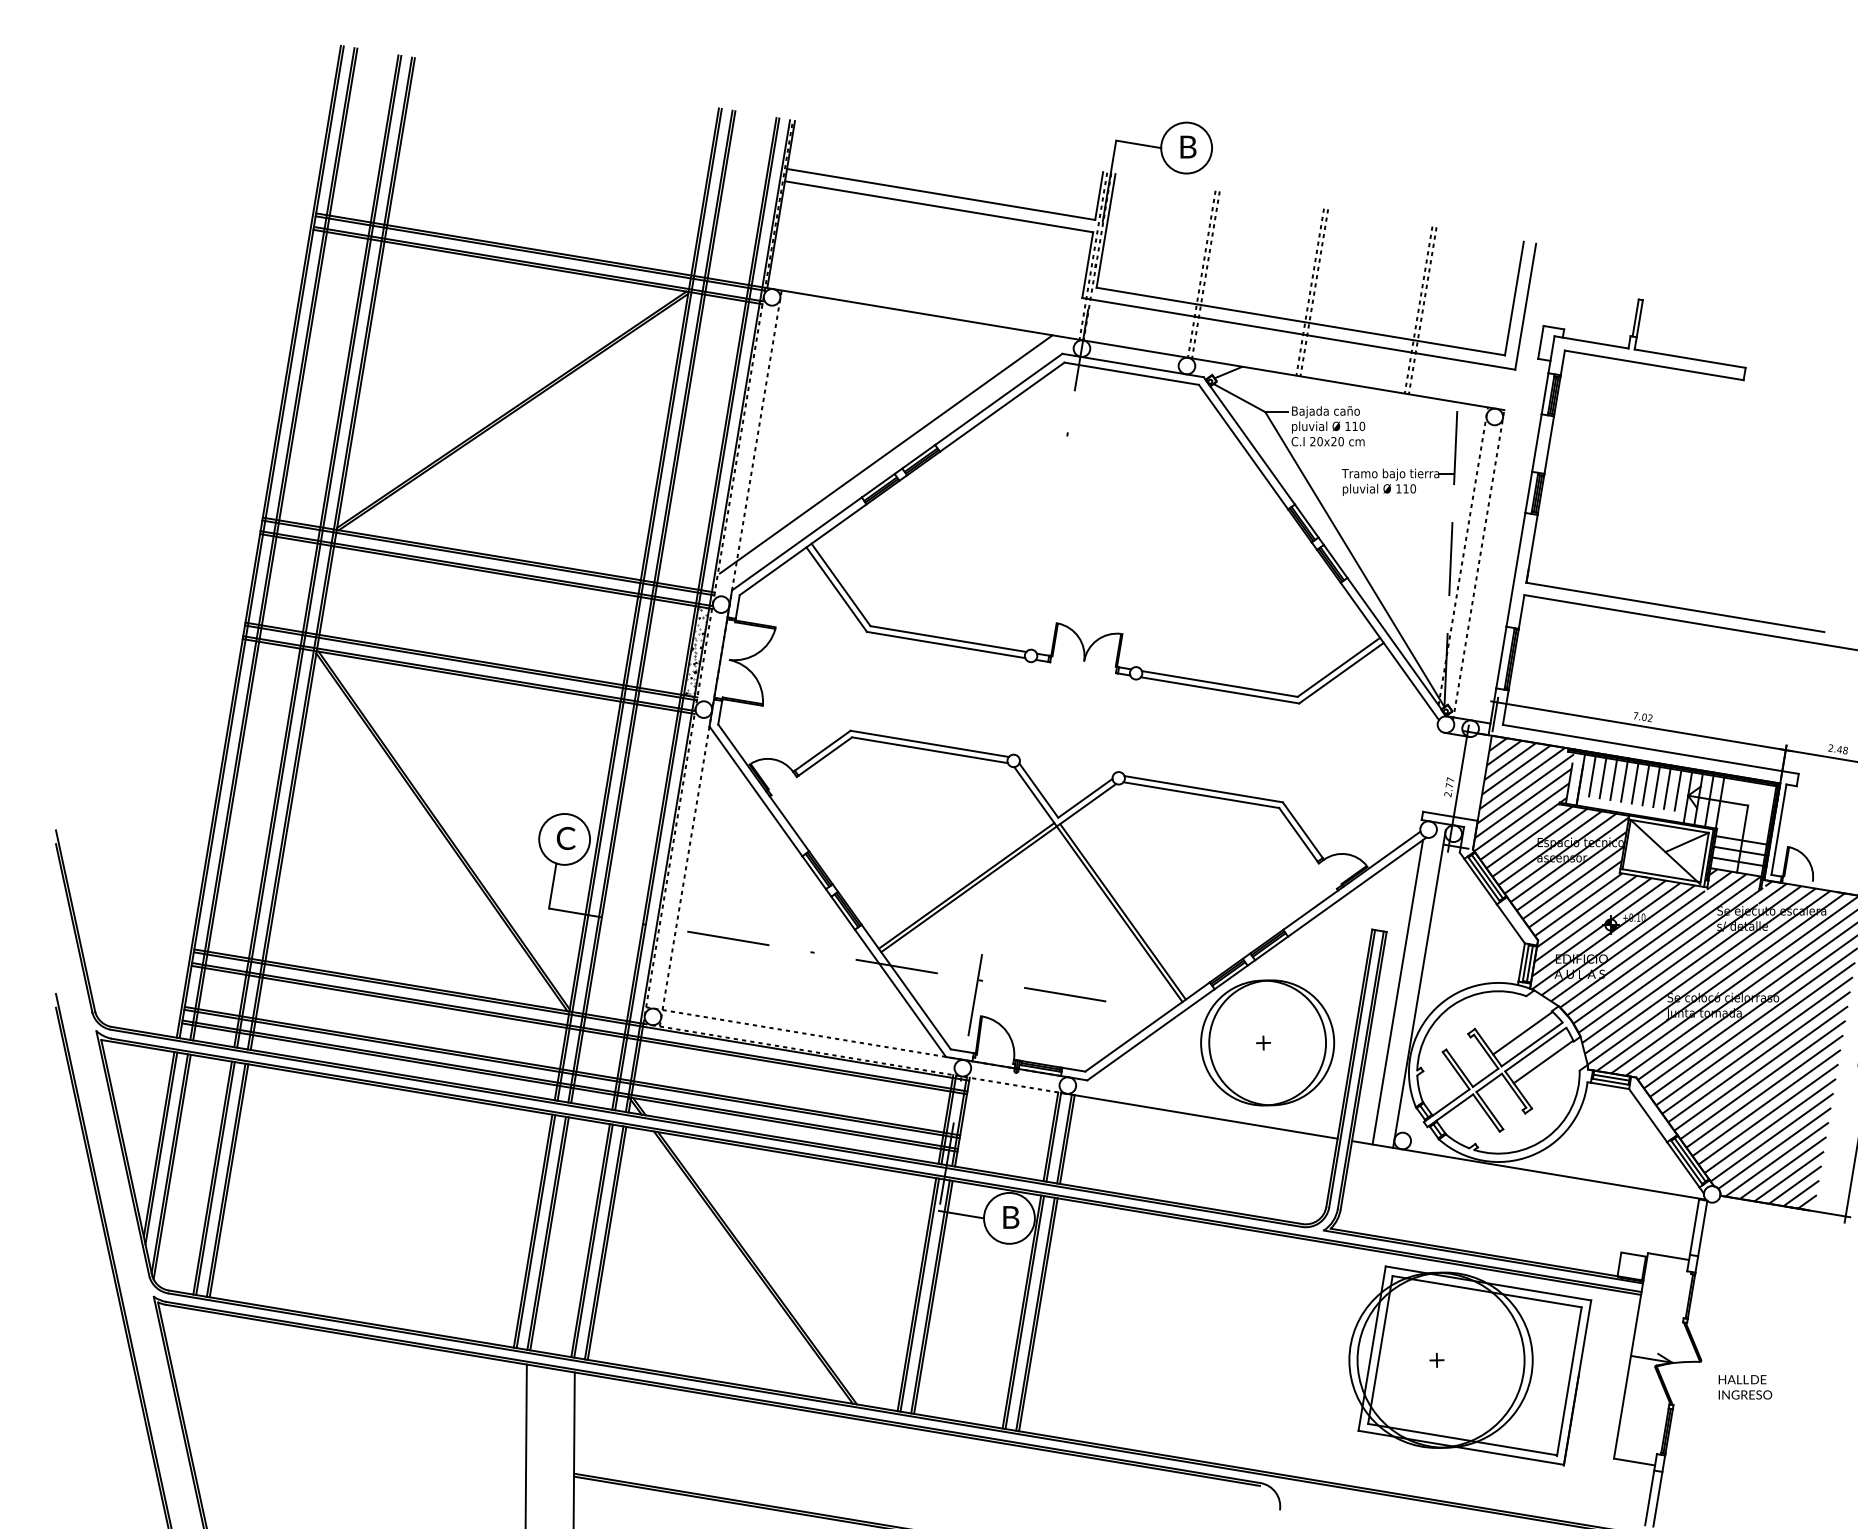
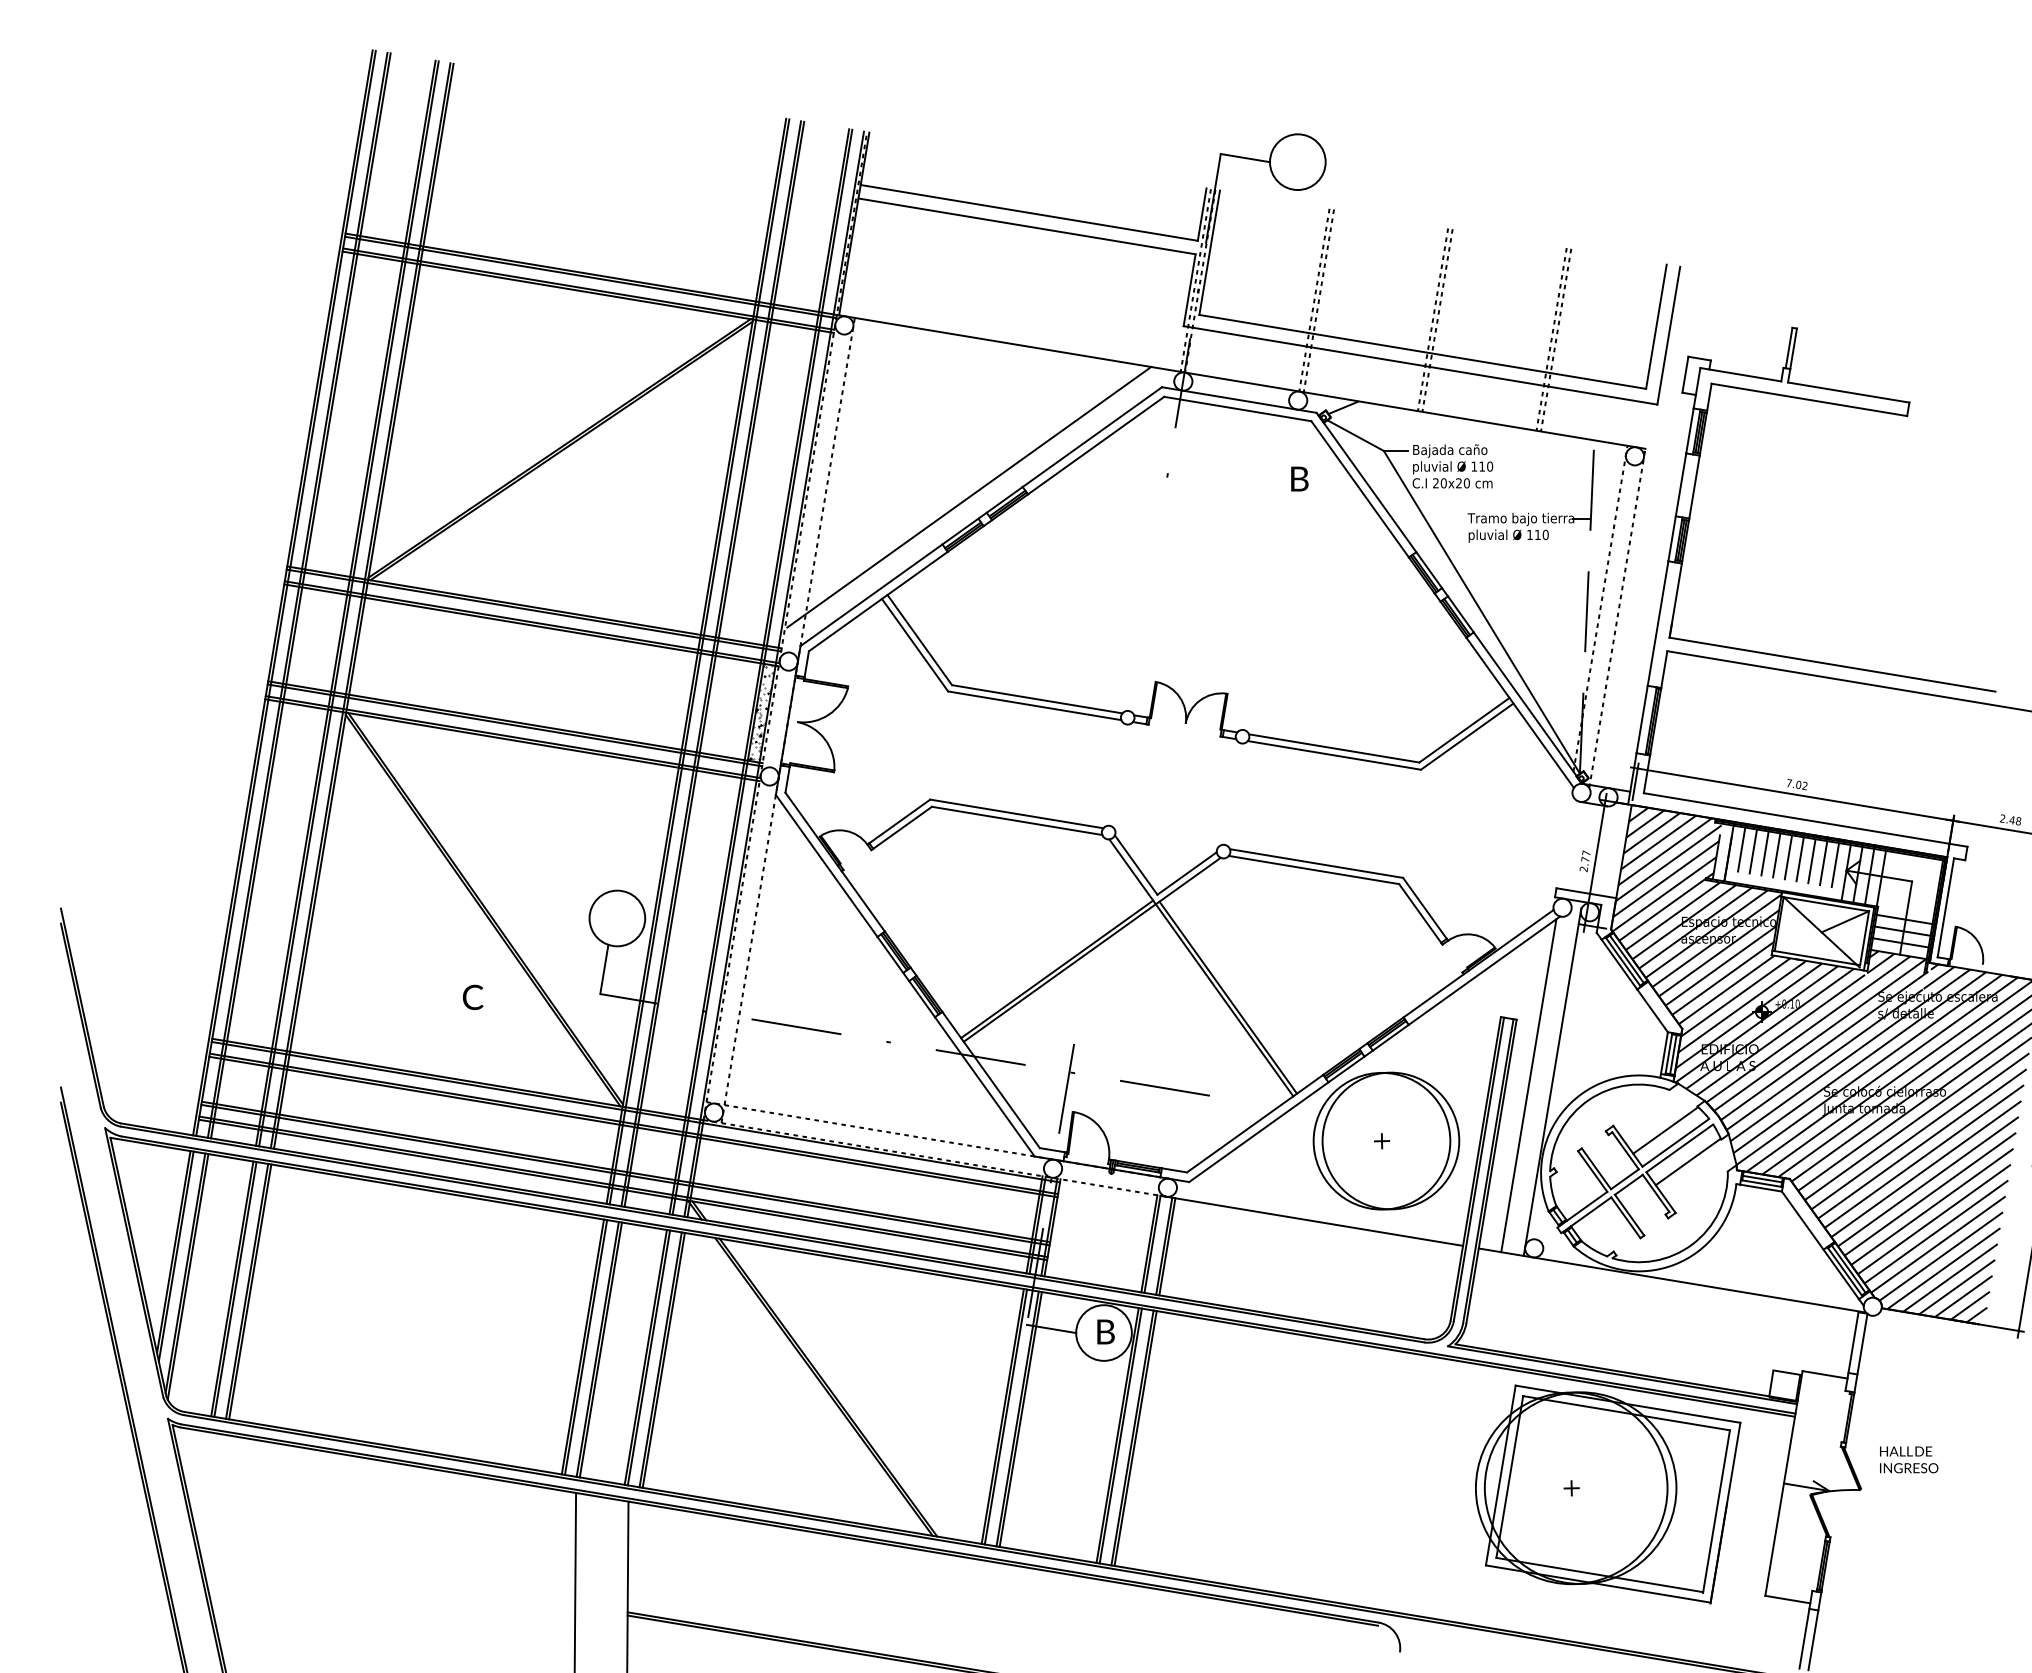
text: (1188, 146) -> (1299, 478), moved
text: (565, 838) -> (472, 997), moved
text: (1745, 1387) -> (1909, 1459), moved

